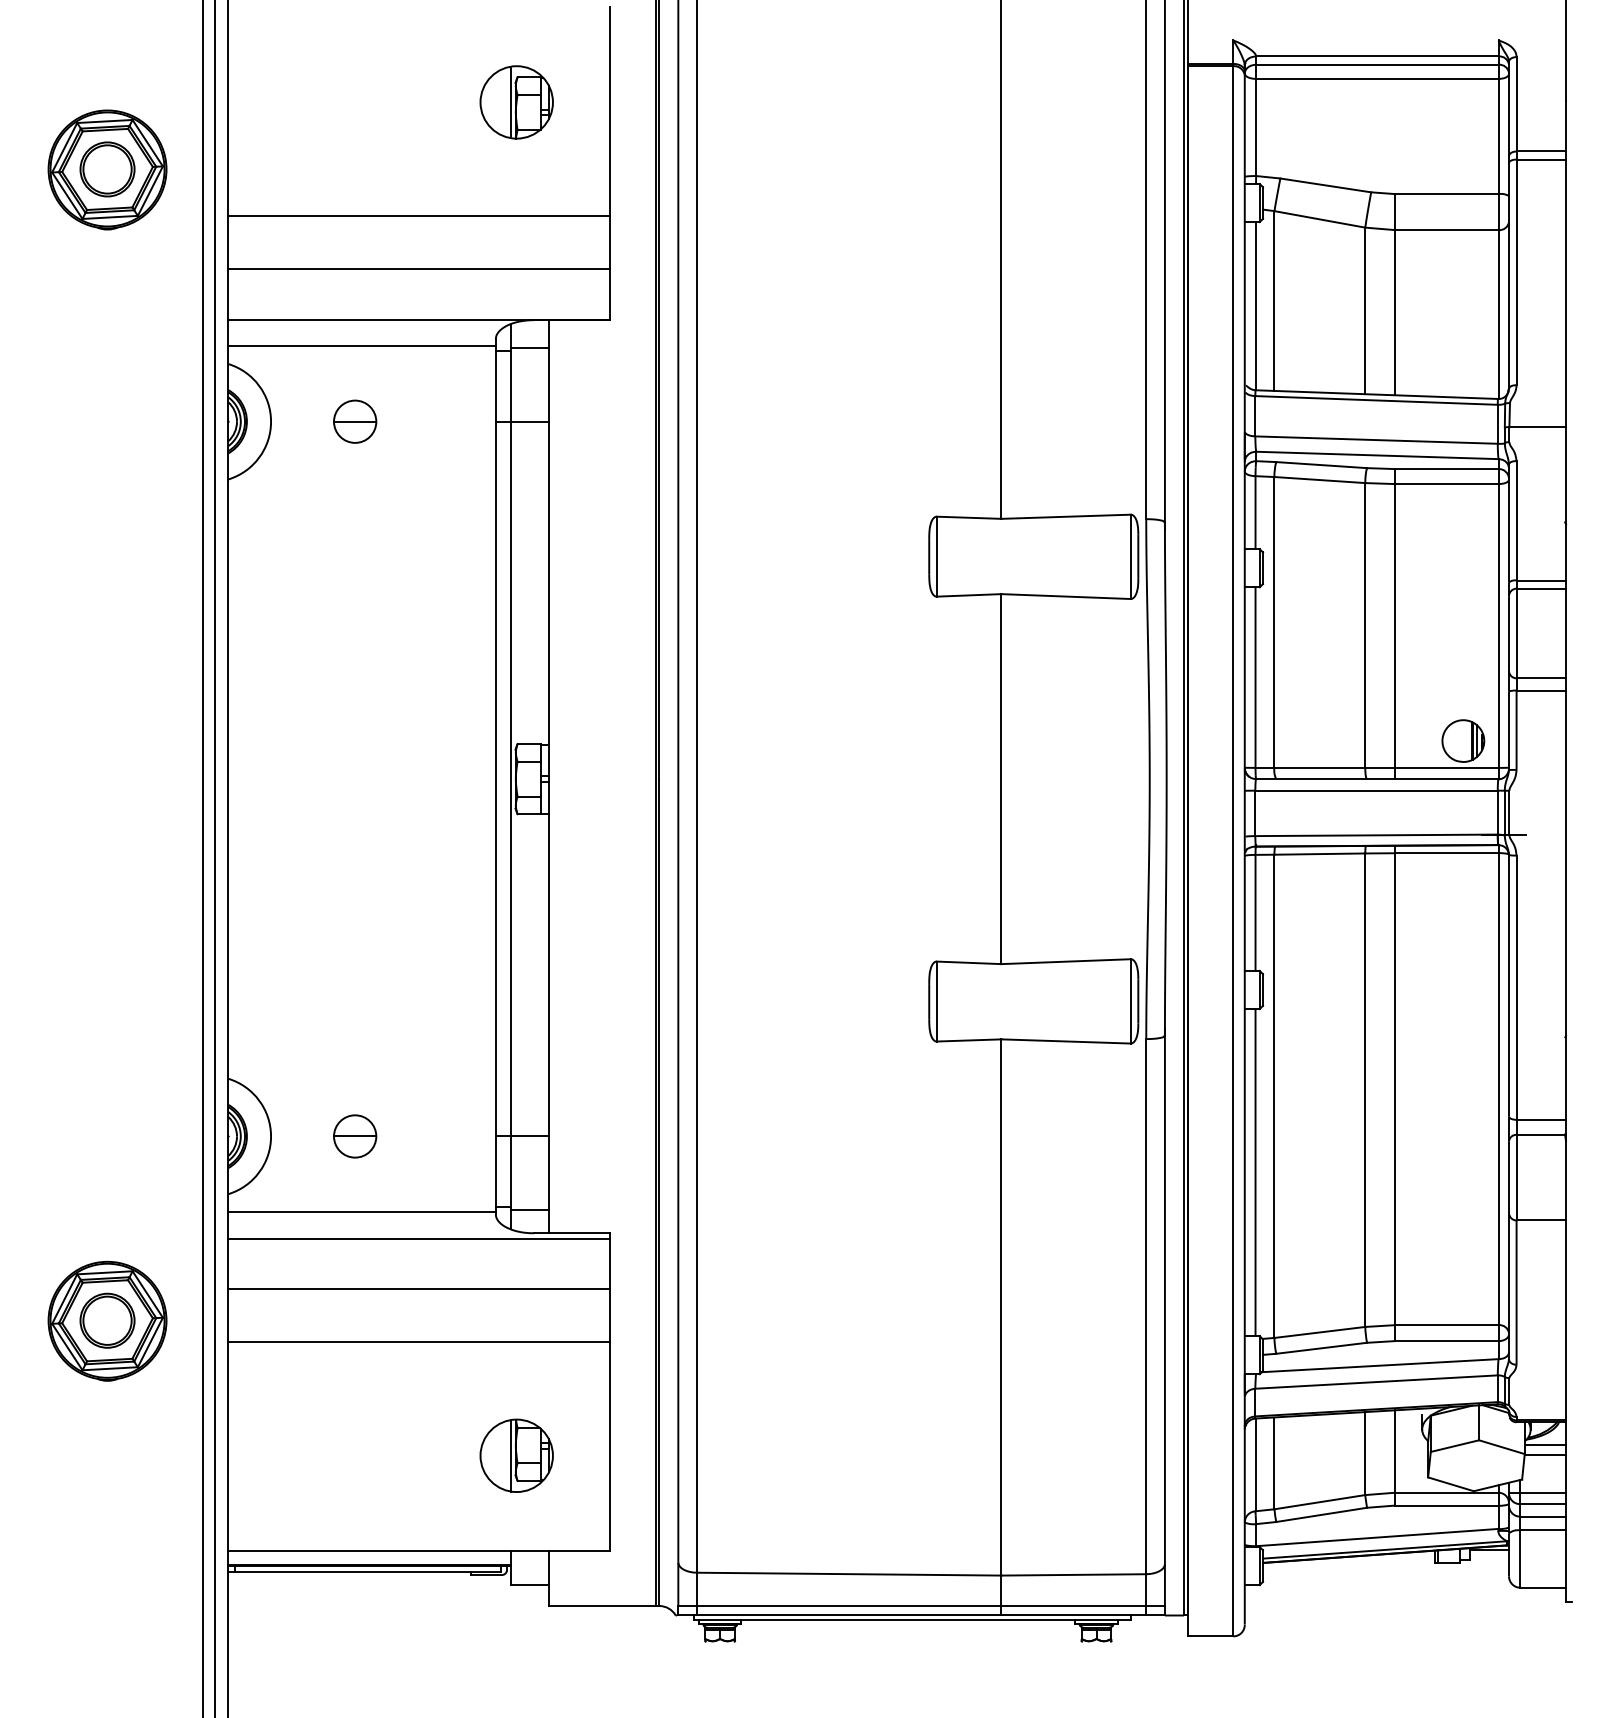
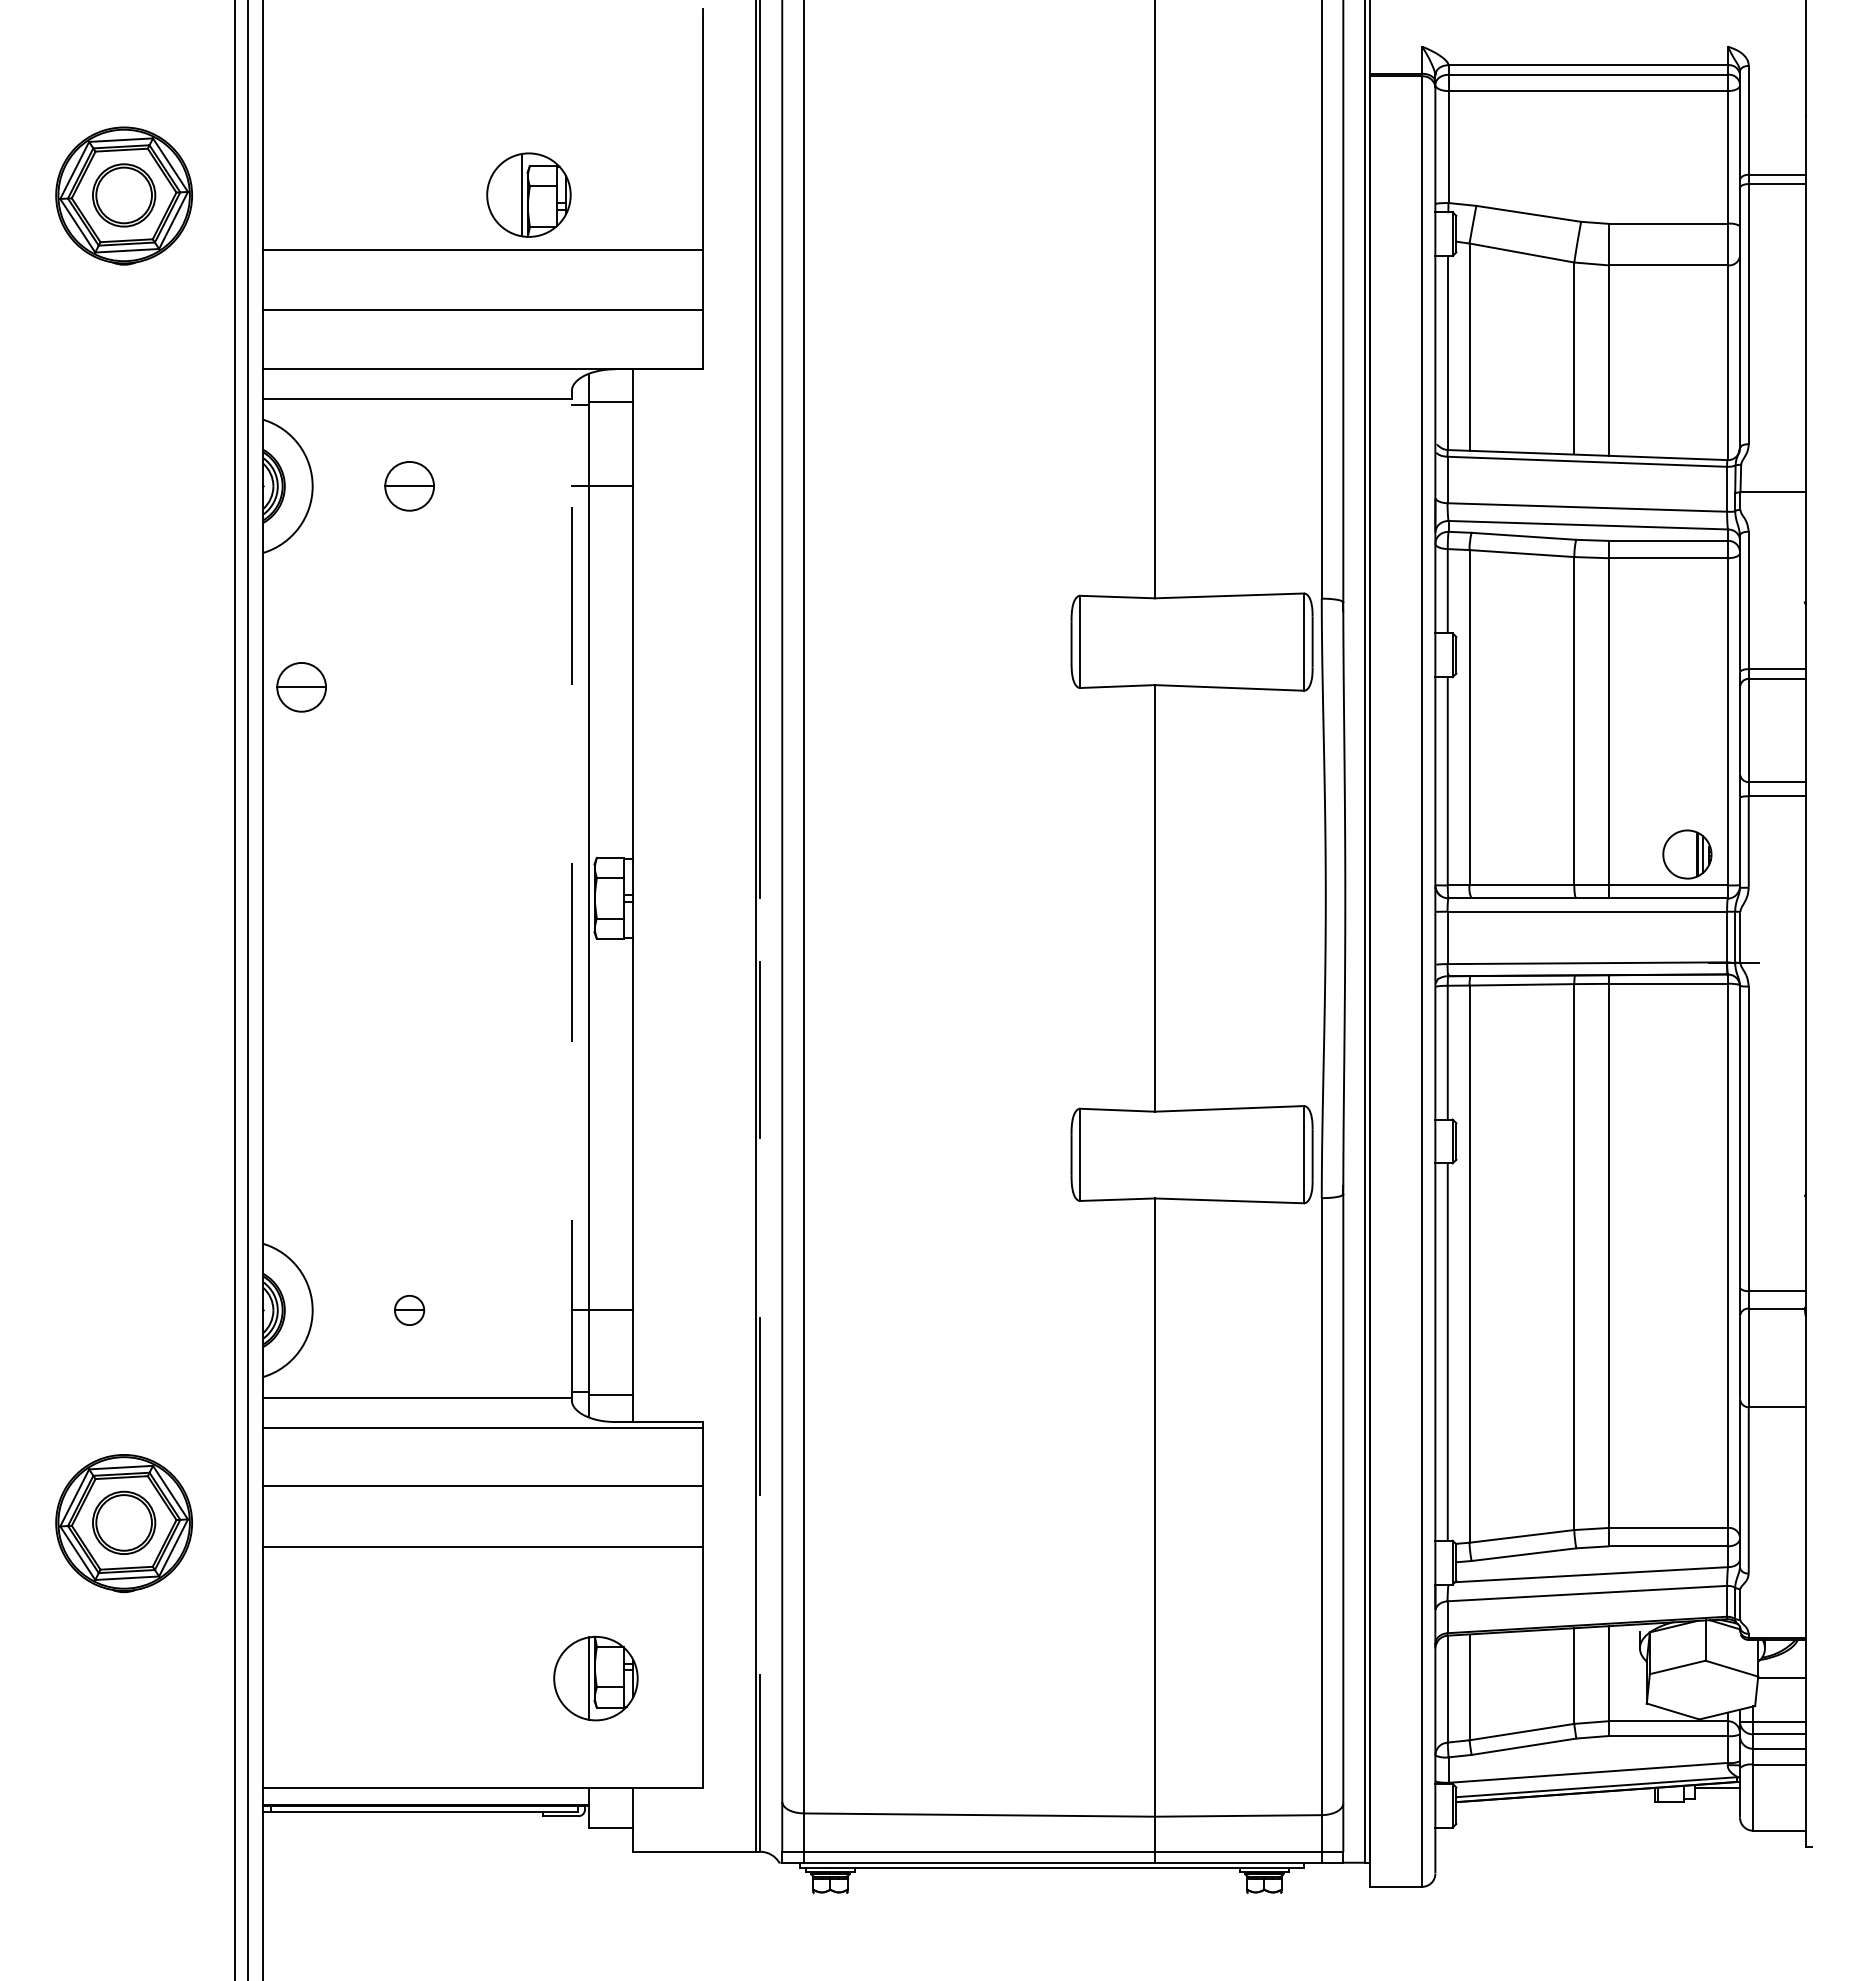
part: (516, 101) -> (528, 194), moved
part: (261, 596) -> (301, 687), added
line: (495, 778) -> (571, 897), solid -> dashed
part: (355, 1136) -> (409, 1310), size x0.6
line: (659, 1192) -> (760, 1375), solid -> dashed
line: (1544, 1444) -> (1781, 1665), removed

